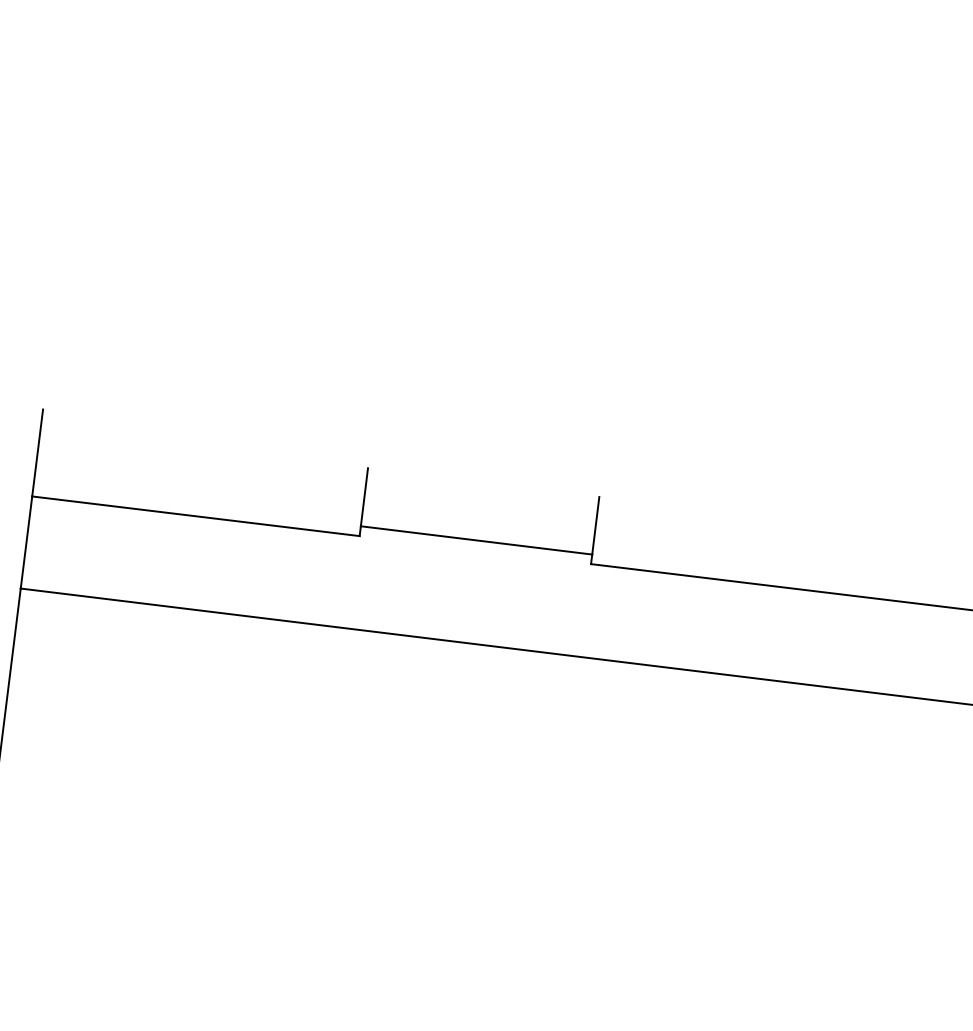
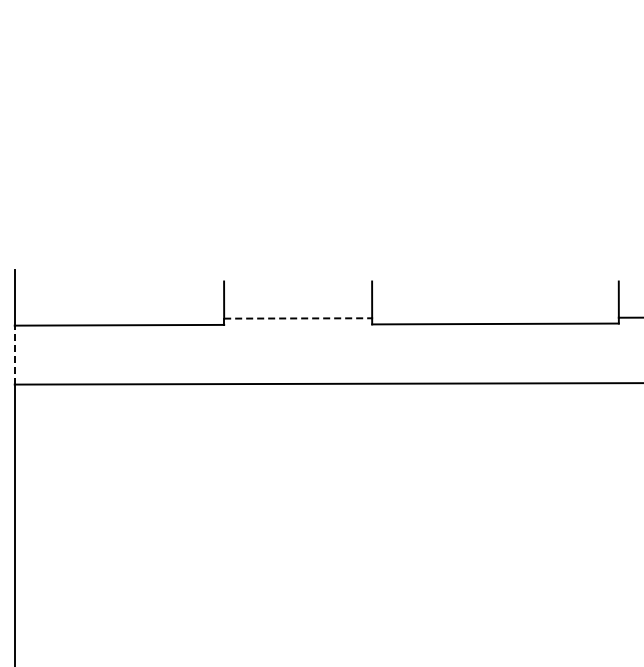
line: (477, 540) -> (298, 318), solid -> dashed
line: (26, 541) -> (14, 354), solid -> dashed

